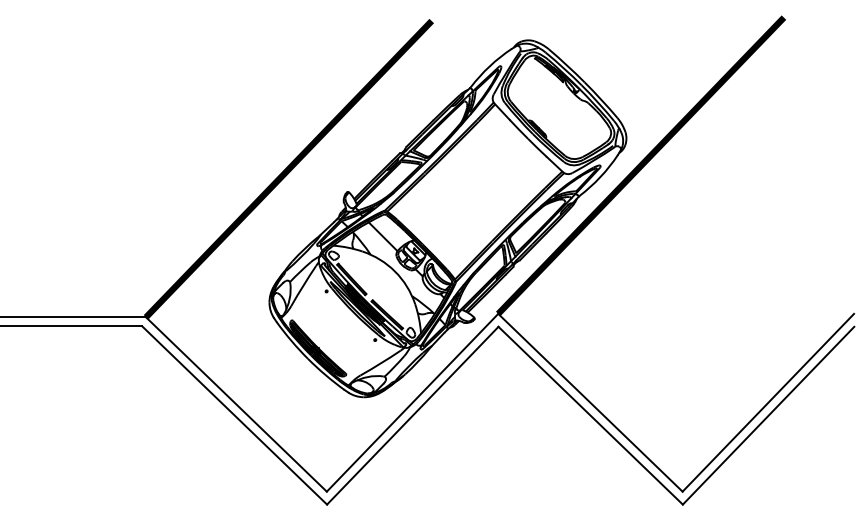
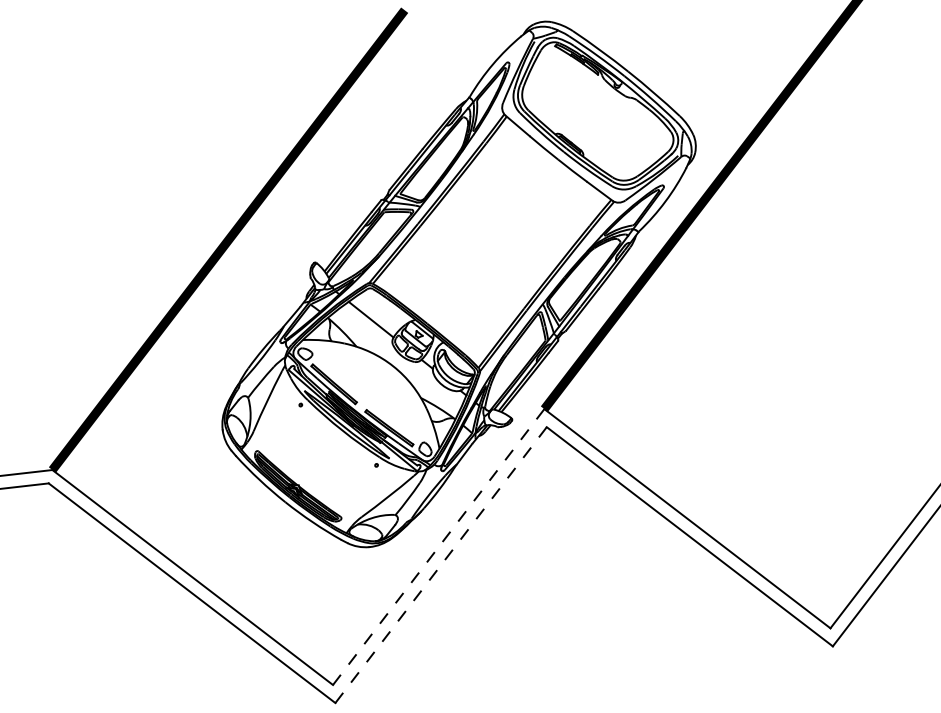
line: (412, 402) -> (438, 546), solid -> dashed
line: (413, 415) -> (442, 564), solid -> dashed

